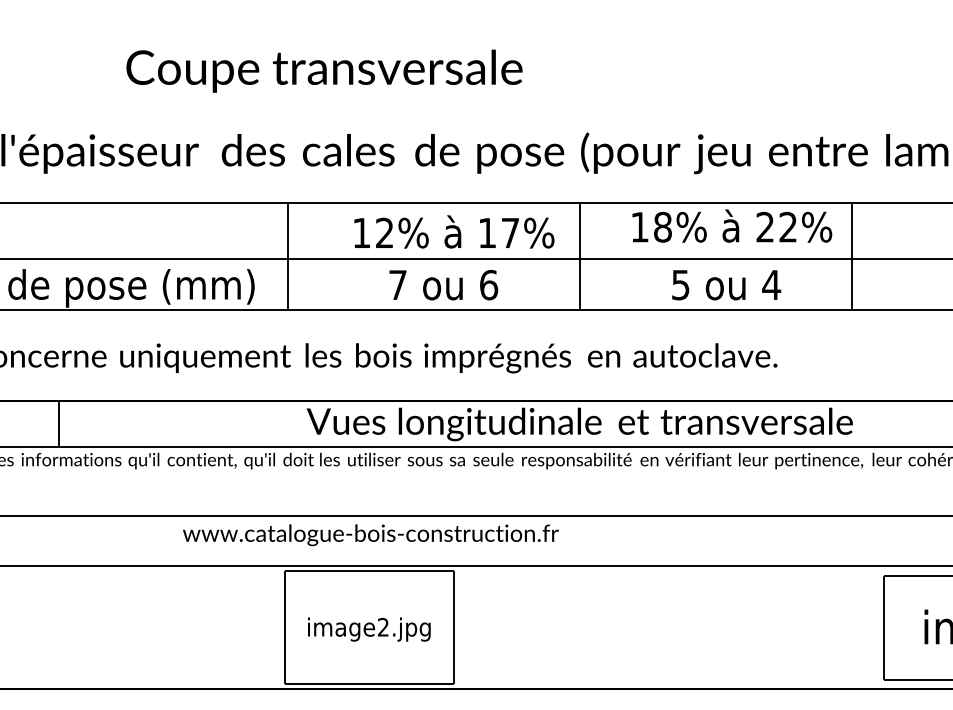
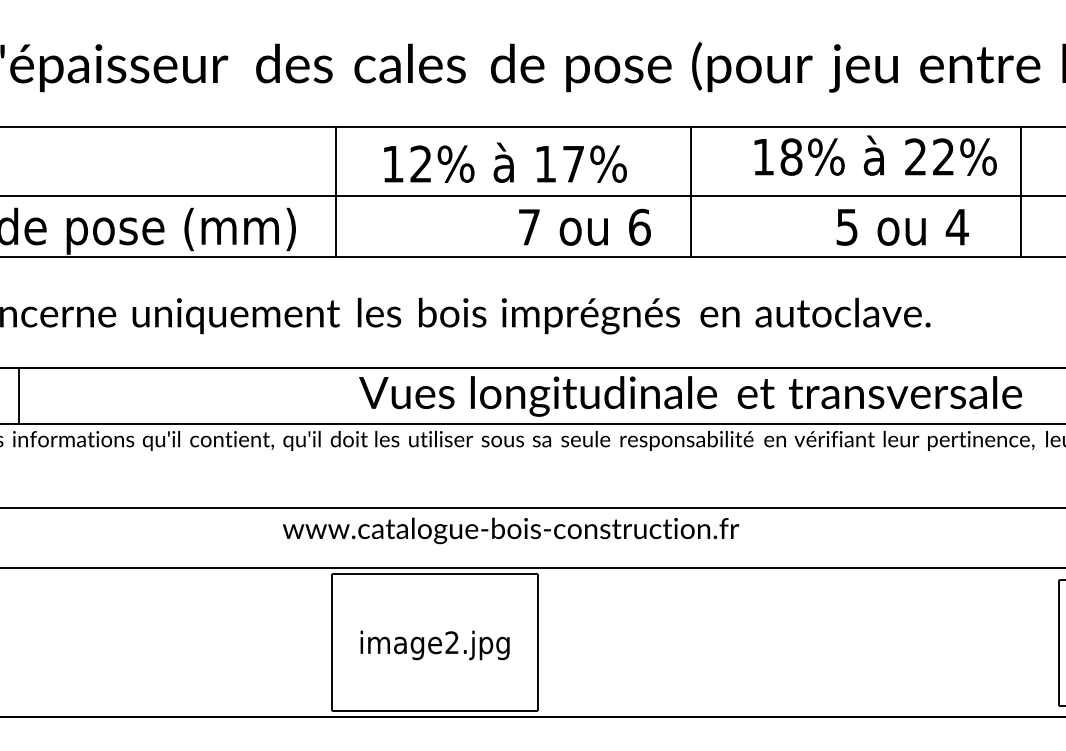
text: (454, 231) -> (505, 162), moved
text: (443, 285) -> (584, 227), moved
text: (726, 285) -> (902, 227), moved
line: (58, 423) -> (18, 395), moved
text: (370, 535) -> (510, 531), moved

